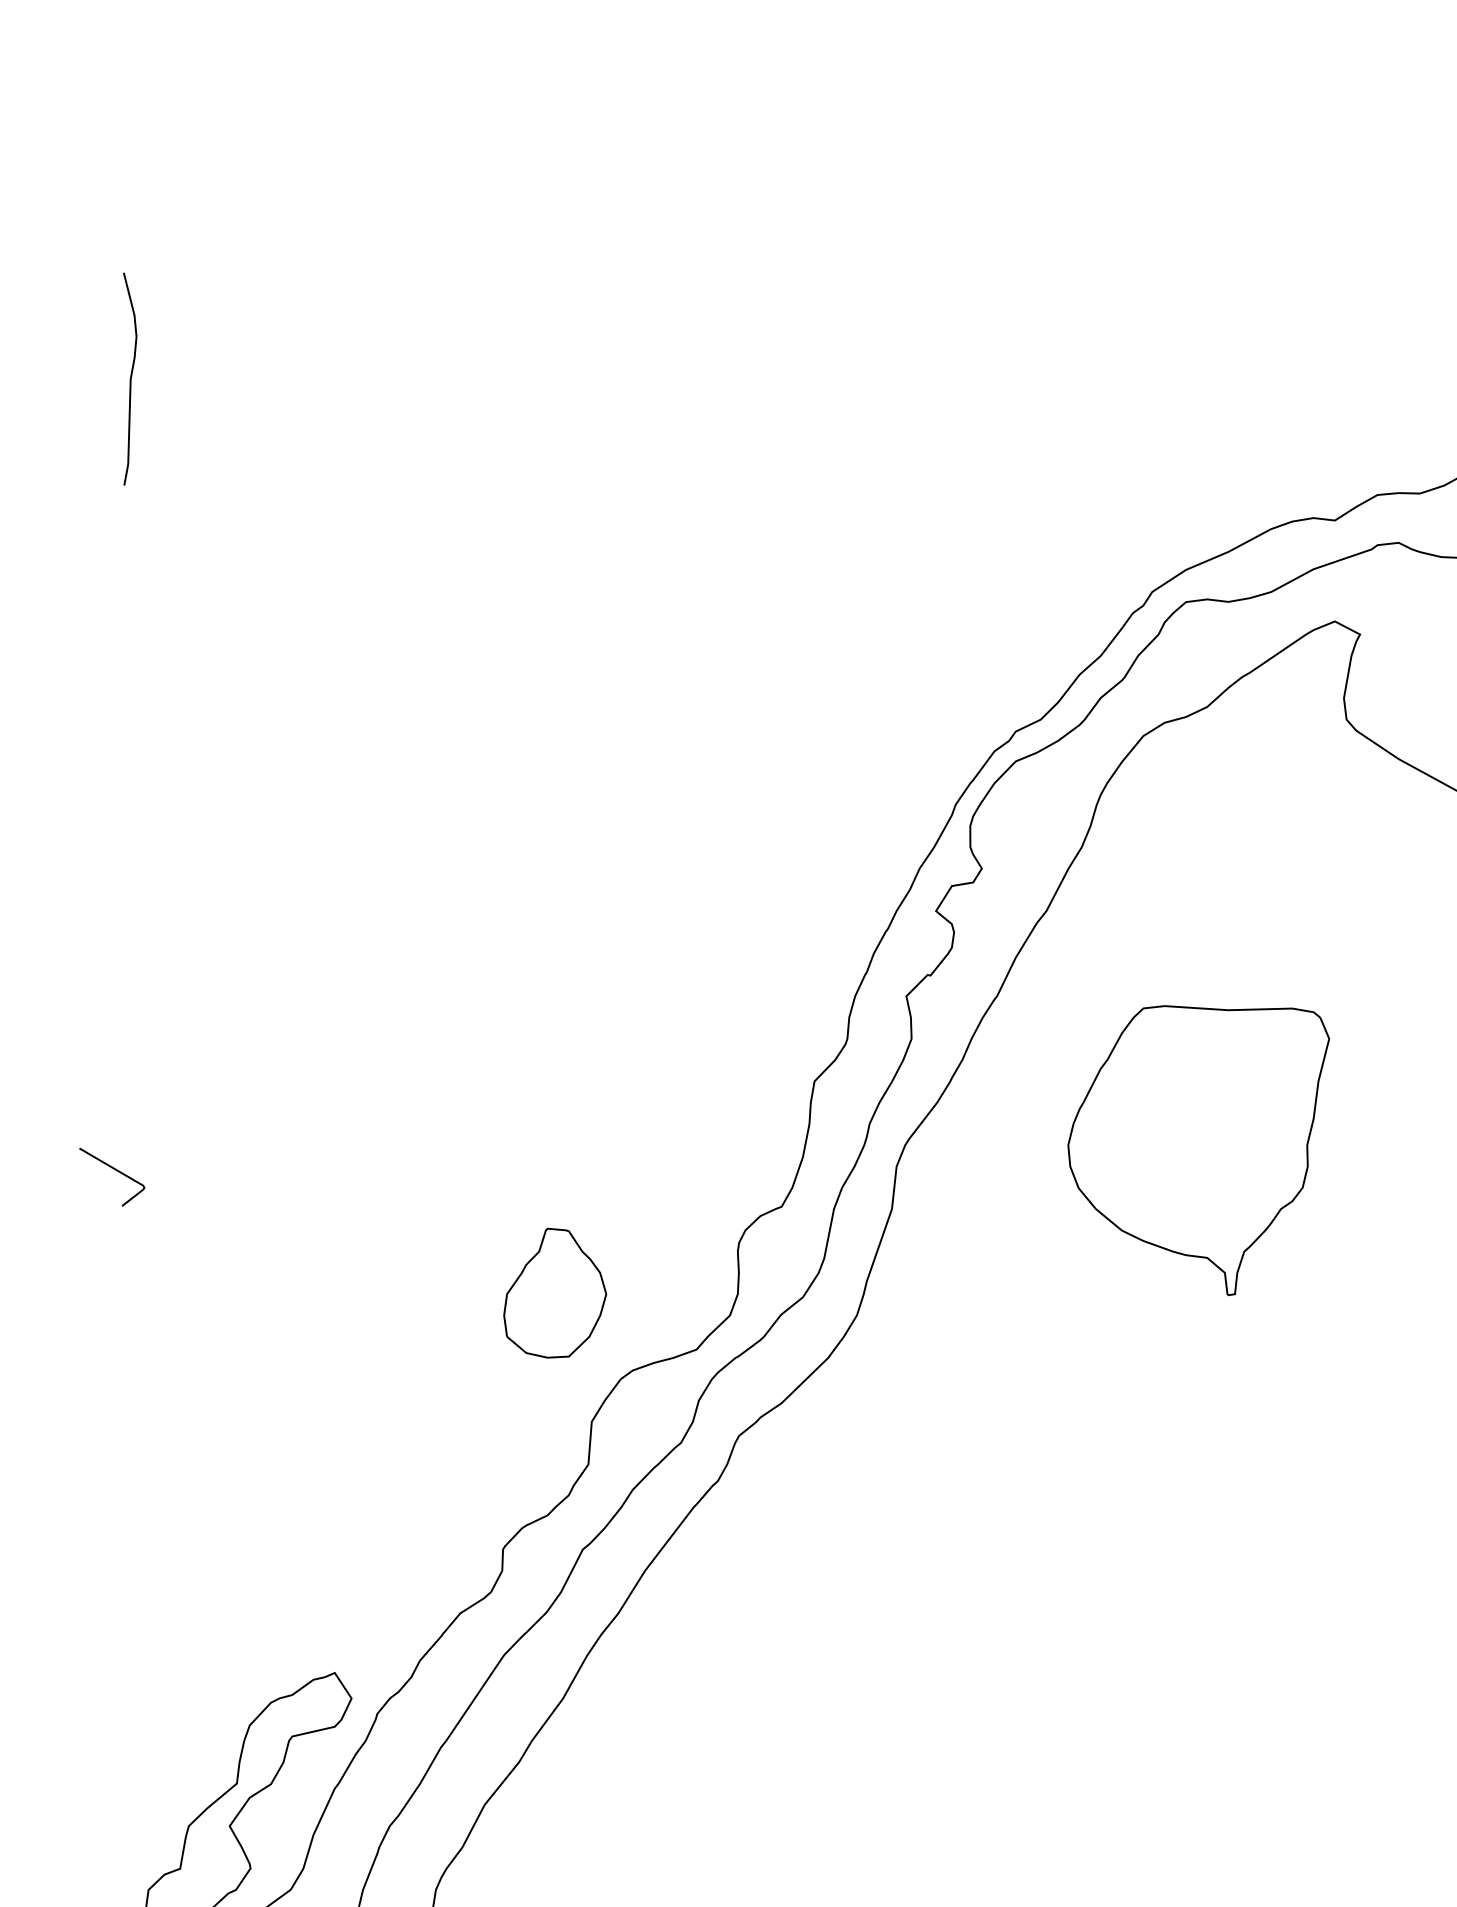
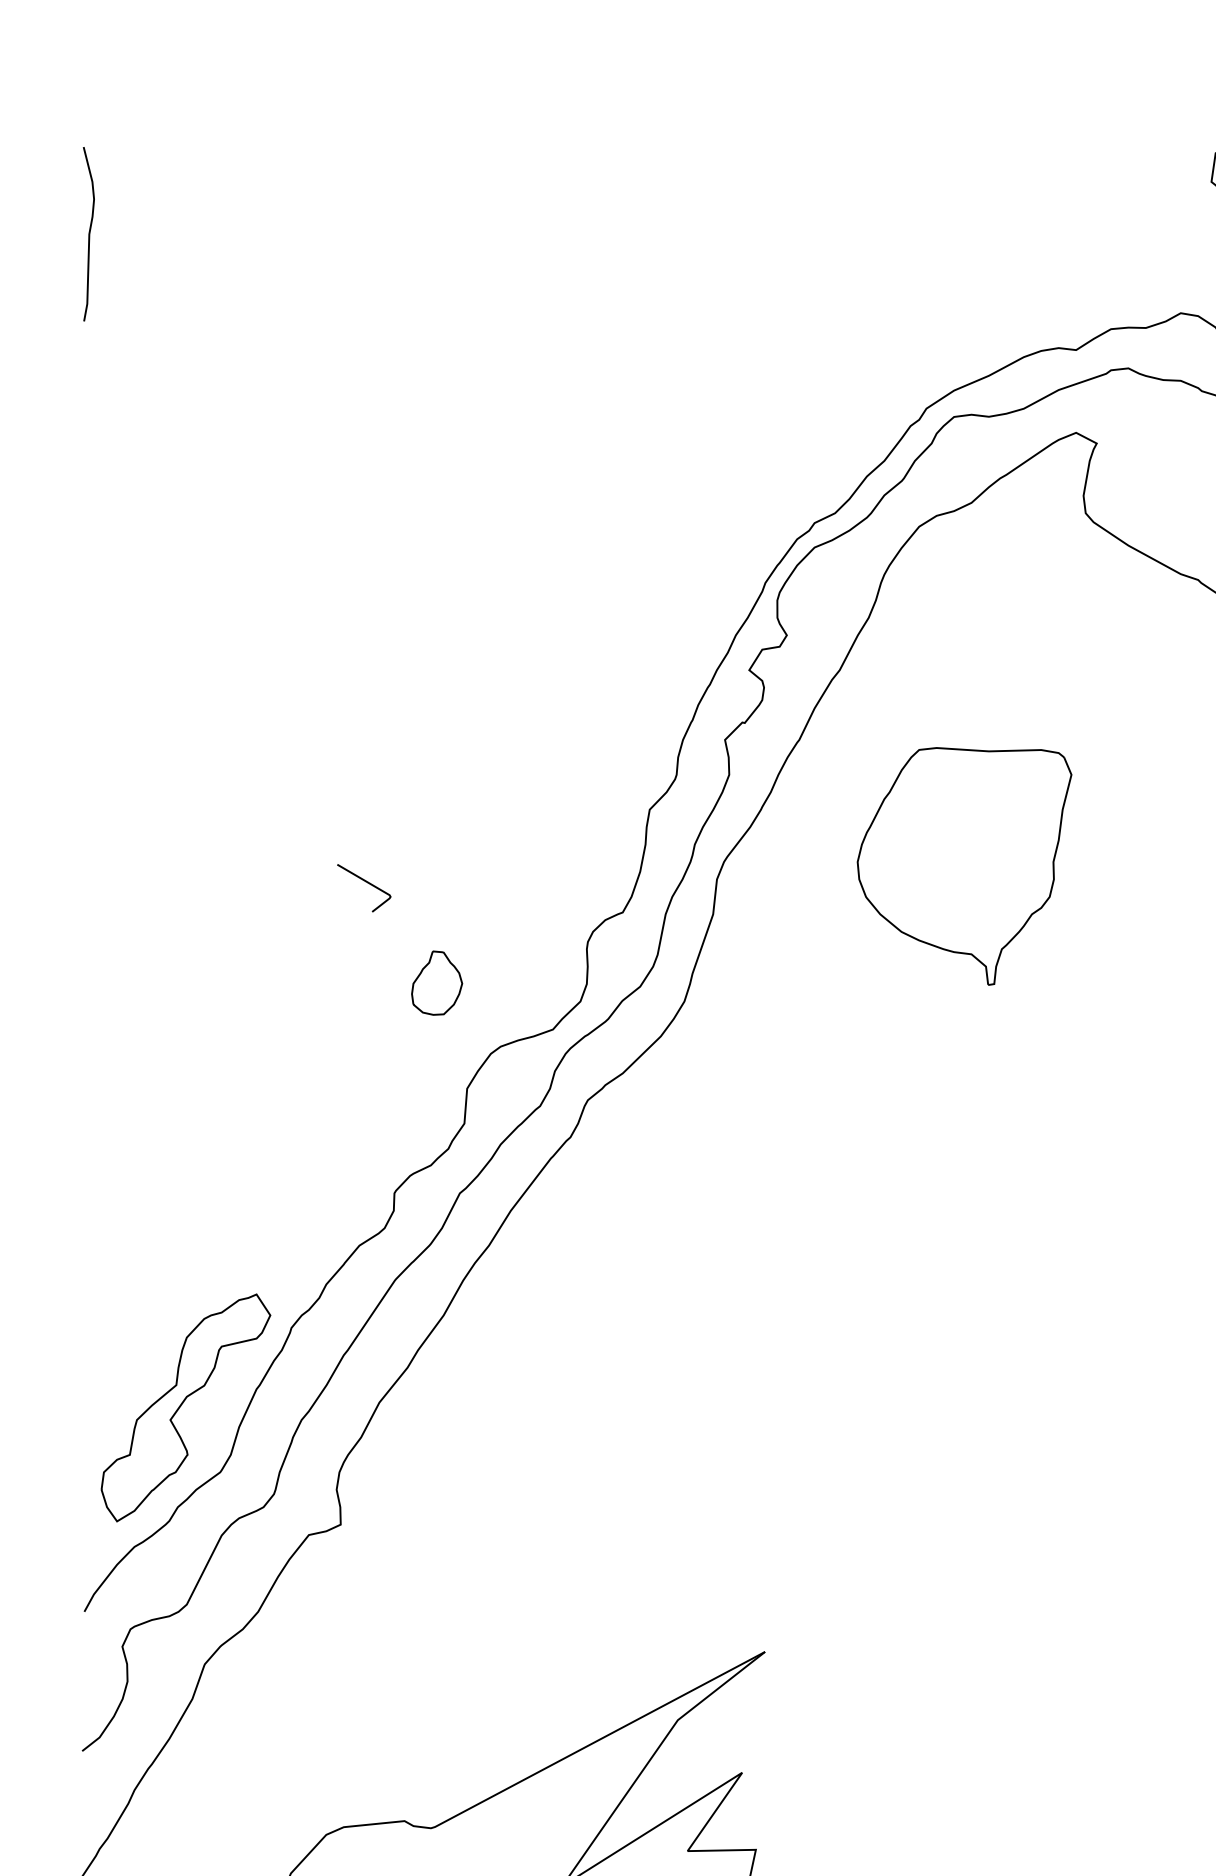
line: (116, 1171) -> (367, 883), moved
part: (554, 1292) -> (436, 982), size x0.6

